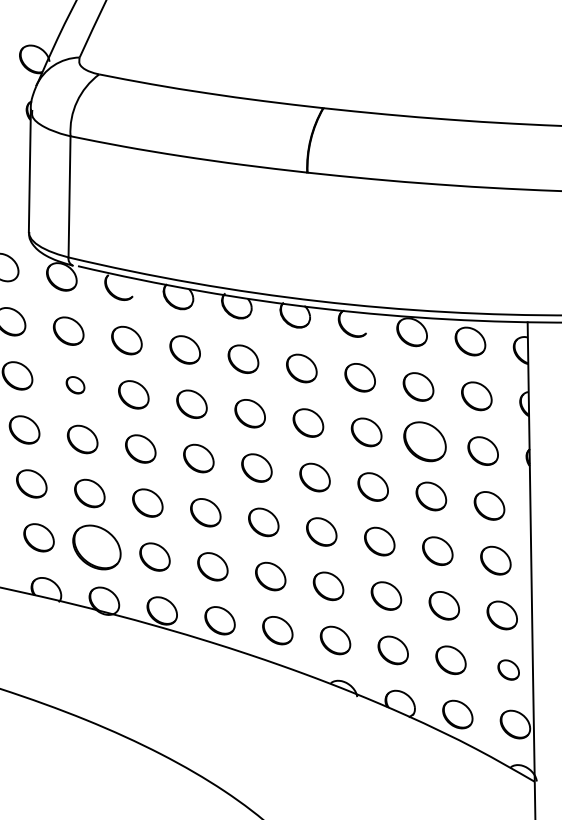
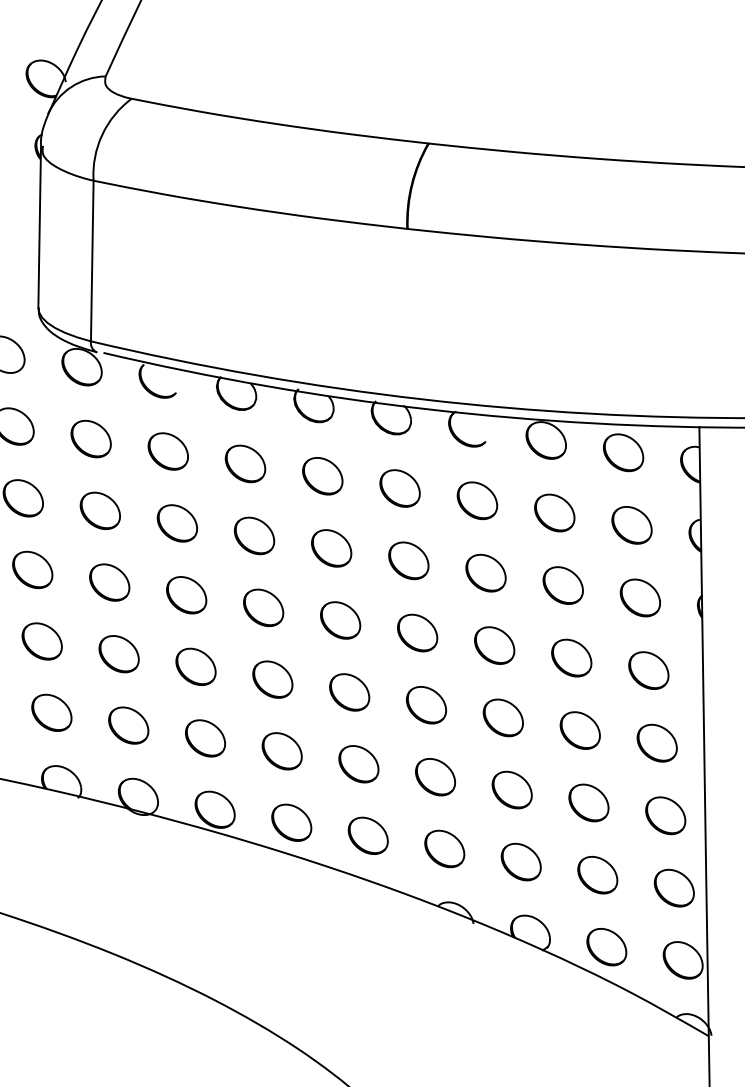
part: (74, 385) -> (99, 510), size x1.67
part: (424, 441) -> (562, 585), size x0.71
part: (96, 547) -> (128, 725), size x0.62
part: (508, 669) -> (673, 887), size x1.43

